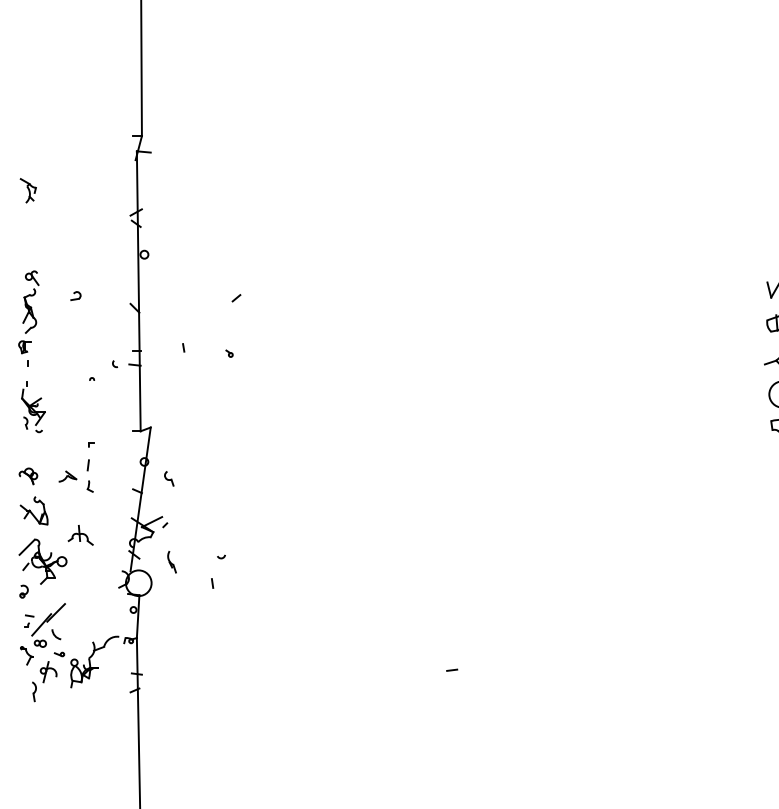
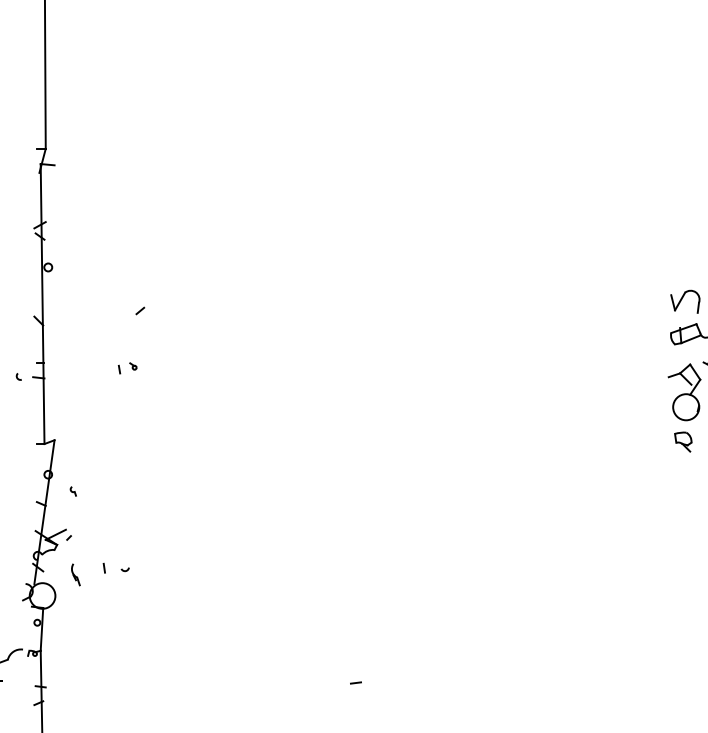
line: (183, 347) -> (119, 369), moved
part: (169, 478) -> (73, 491), size x0.62
line: (212, 583) -> (104, 568), moved

